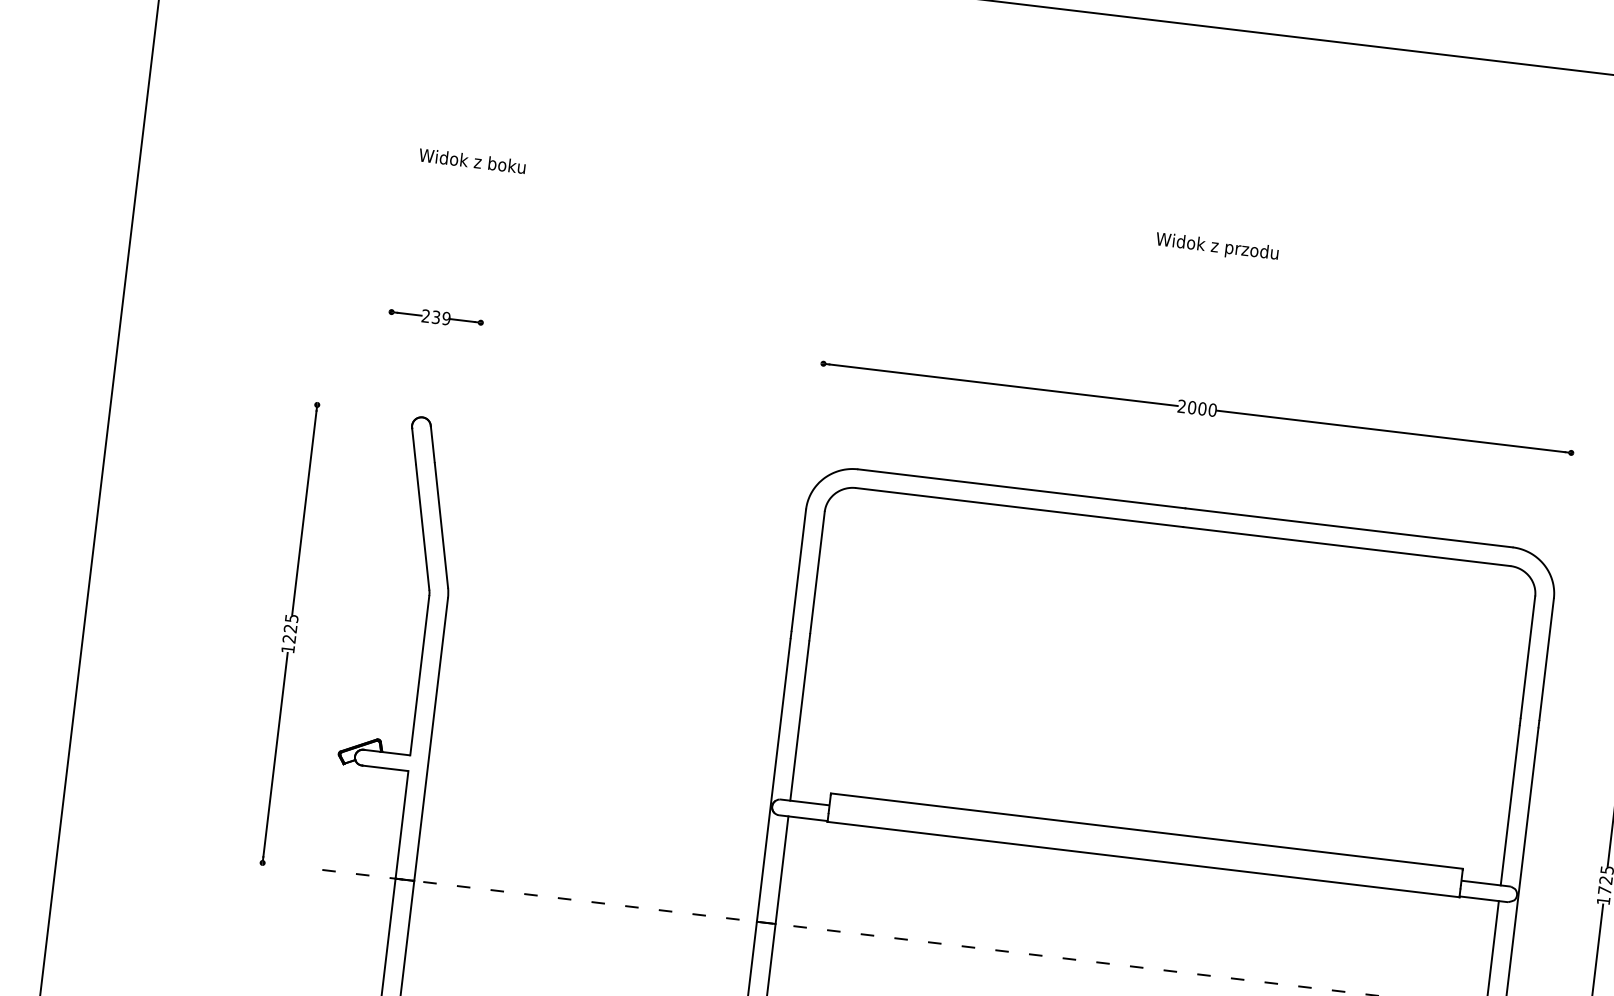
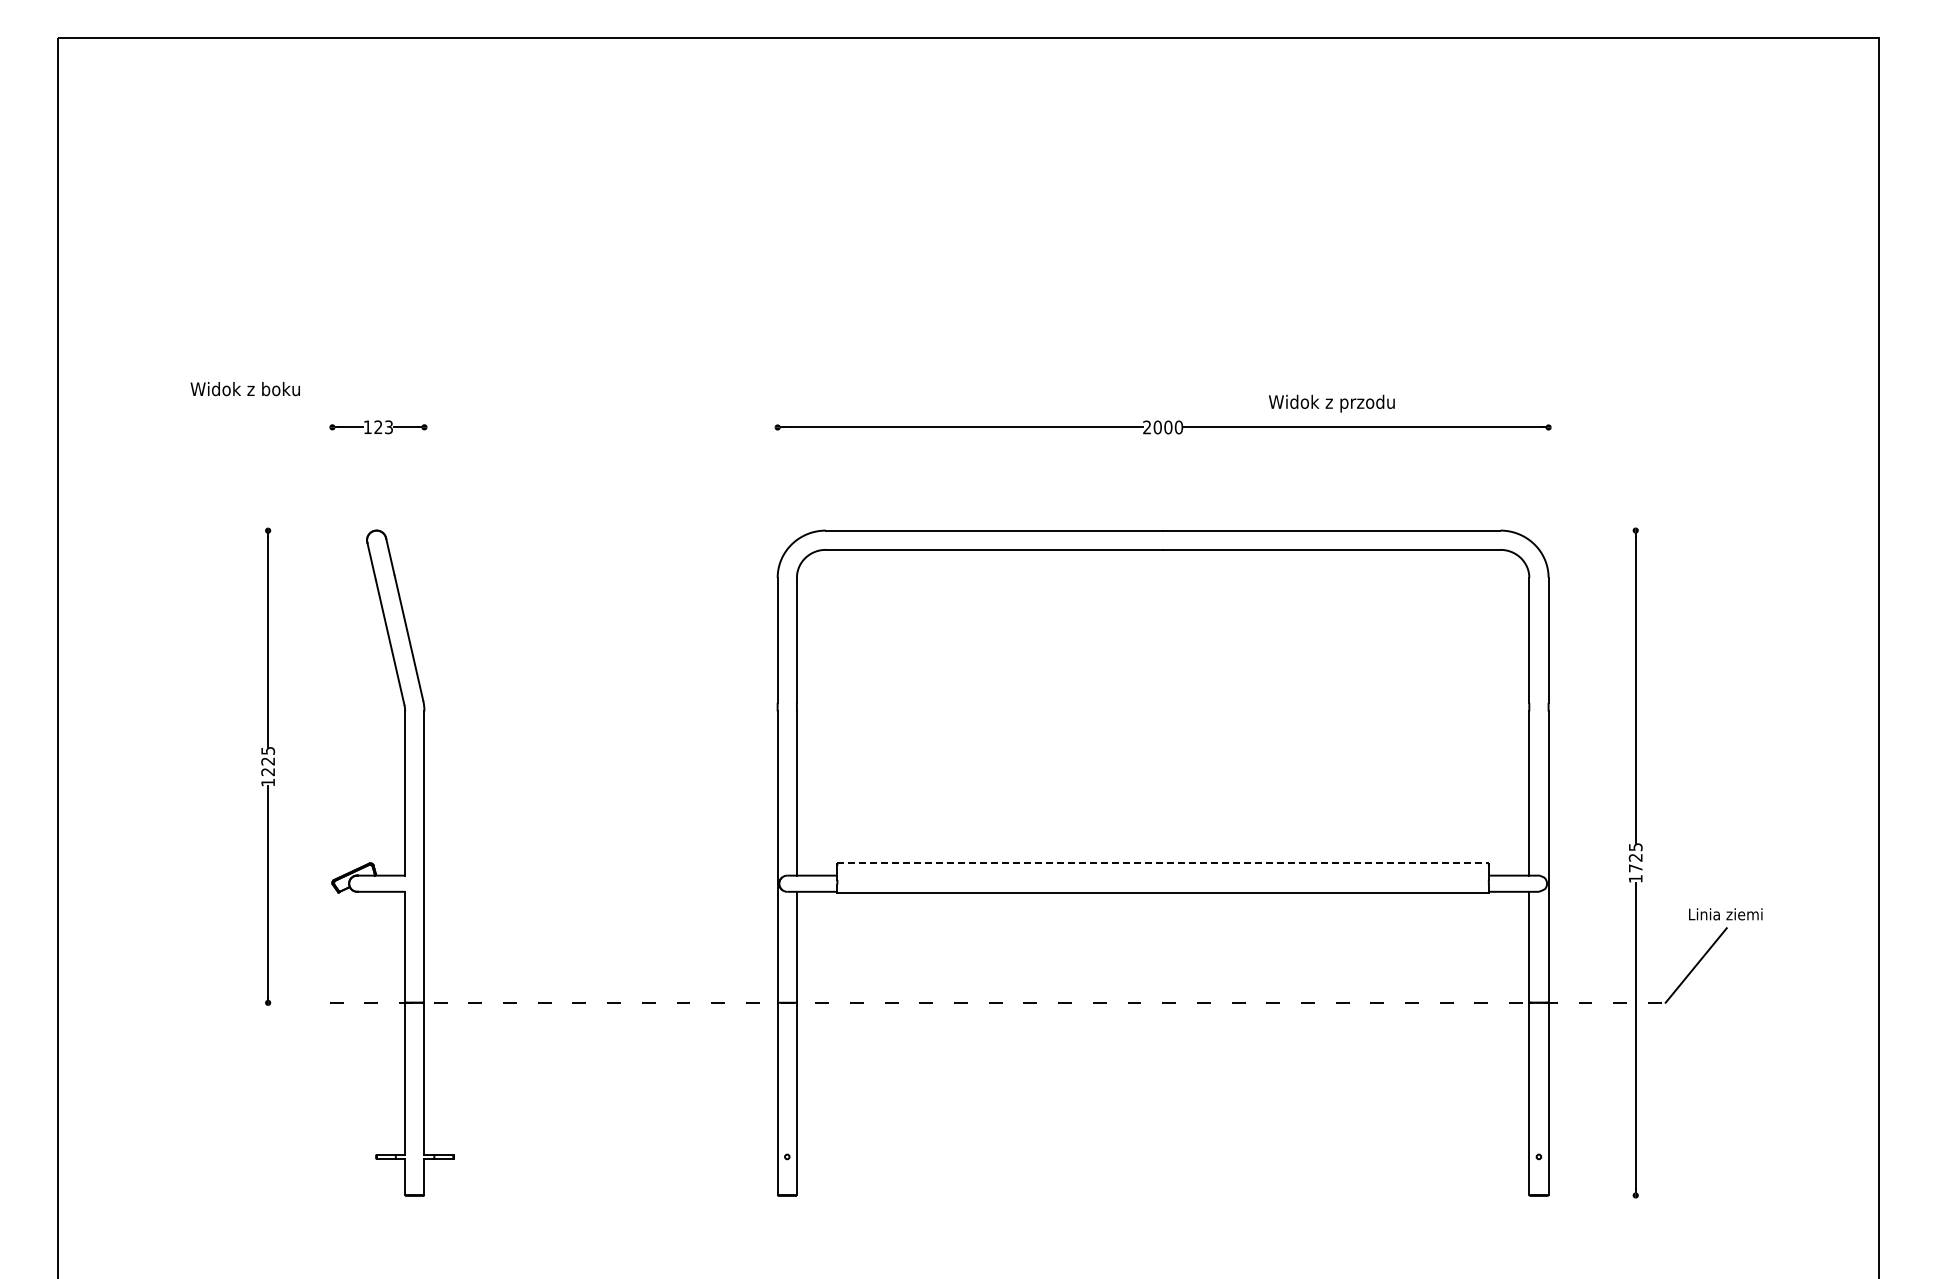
text: (471, 161) -> (244, 389), moved
text: (1216, 247) -> (1331, 403), moved
text: (436, 317) -> (378, 427), 239 -> 123
line: (1147, 831) -> (1163, 863), solid -> dashed

